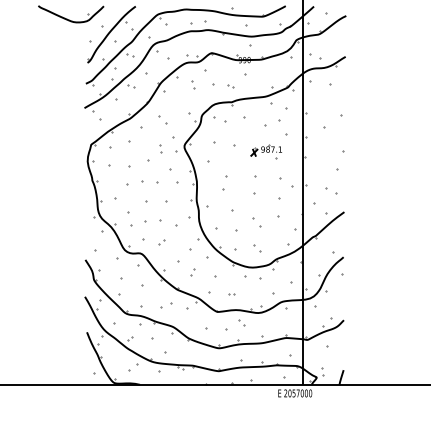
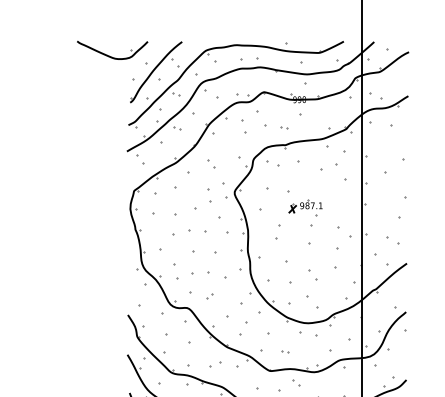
part: (193, 84) -> (244, 125), size x1.6
part: (160, 148) -> (208, 194), size x1.6
part: (265, 151) -> (304, 207), moved
part: (257, 248) -> (313, 302), size x1.6
part: (192, 272) -> (243, 328), size x1.6

